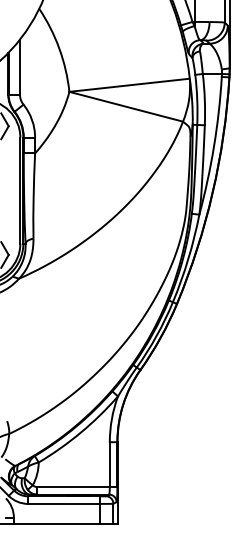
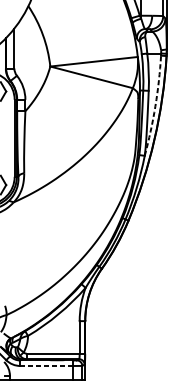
arc: (214, 146) -> (155, 106), solid -> dashed
line: (63, 503) -> (46, 365), solid -> dashed

